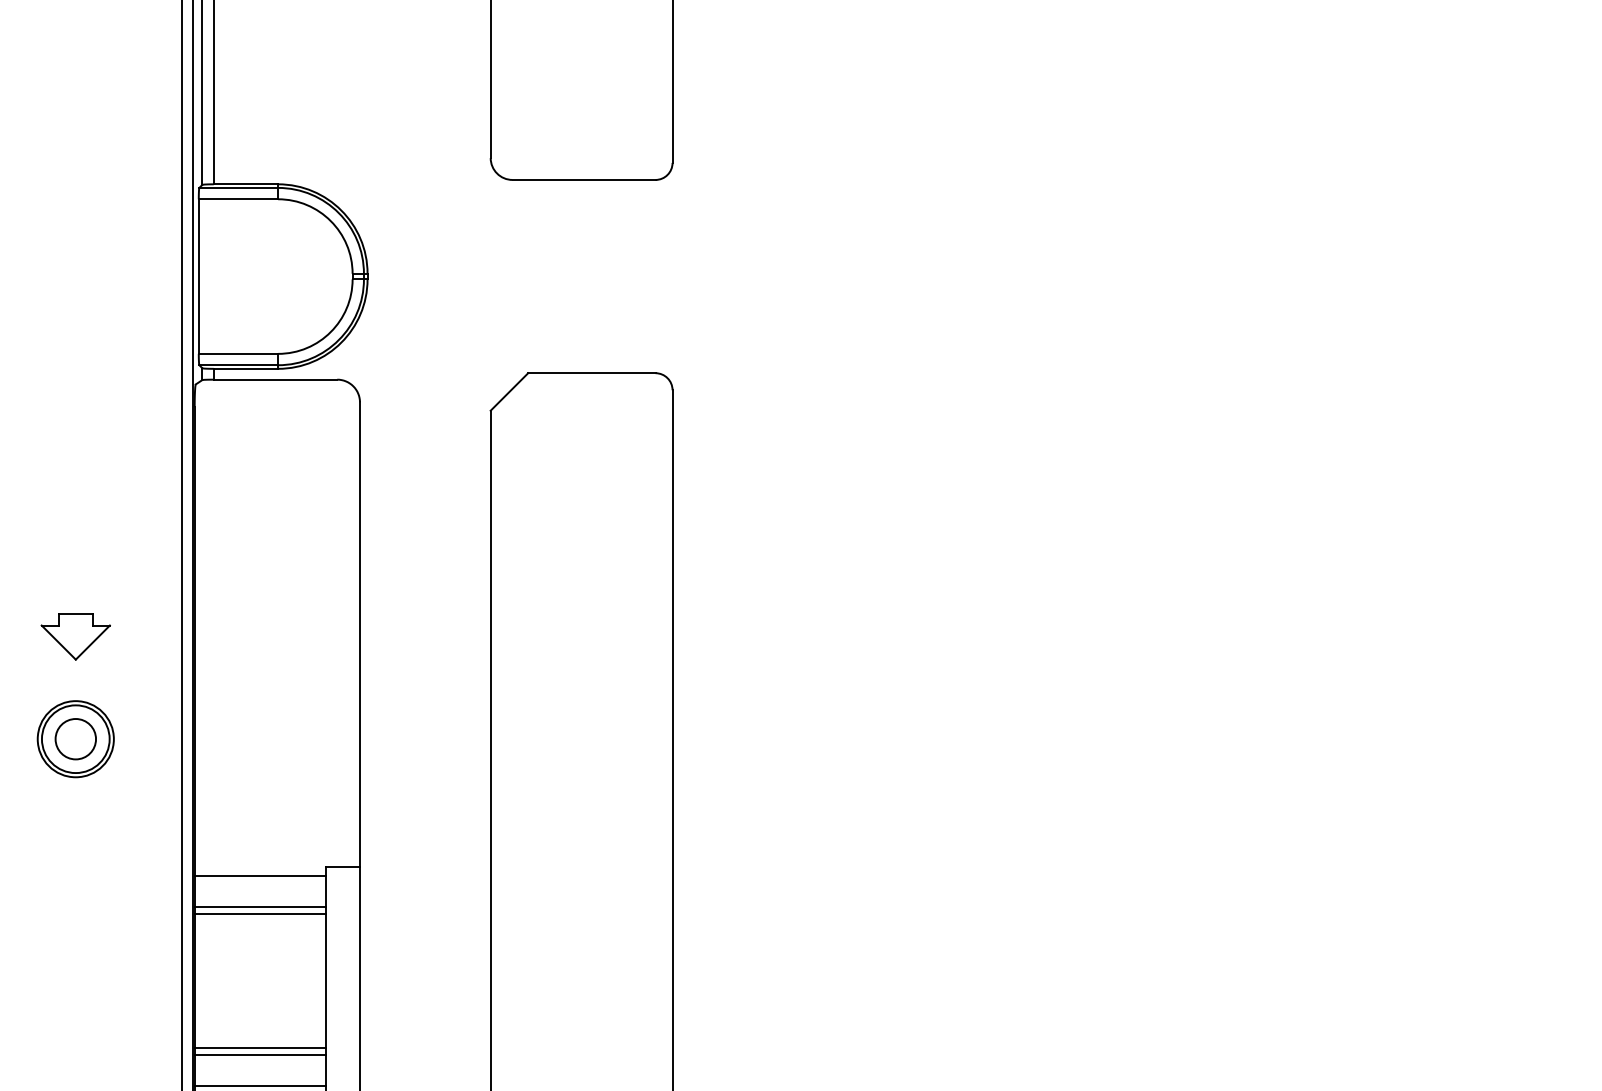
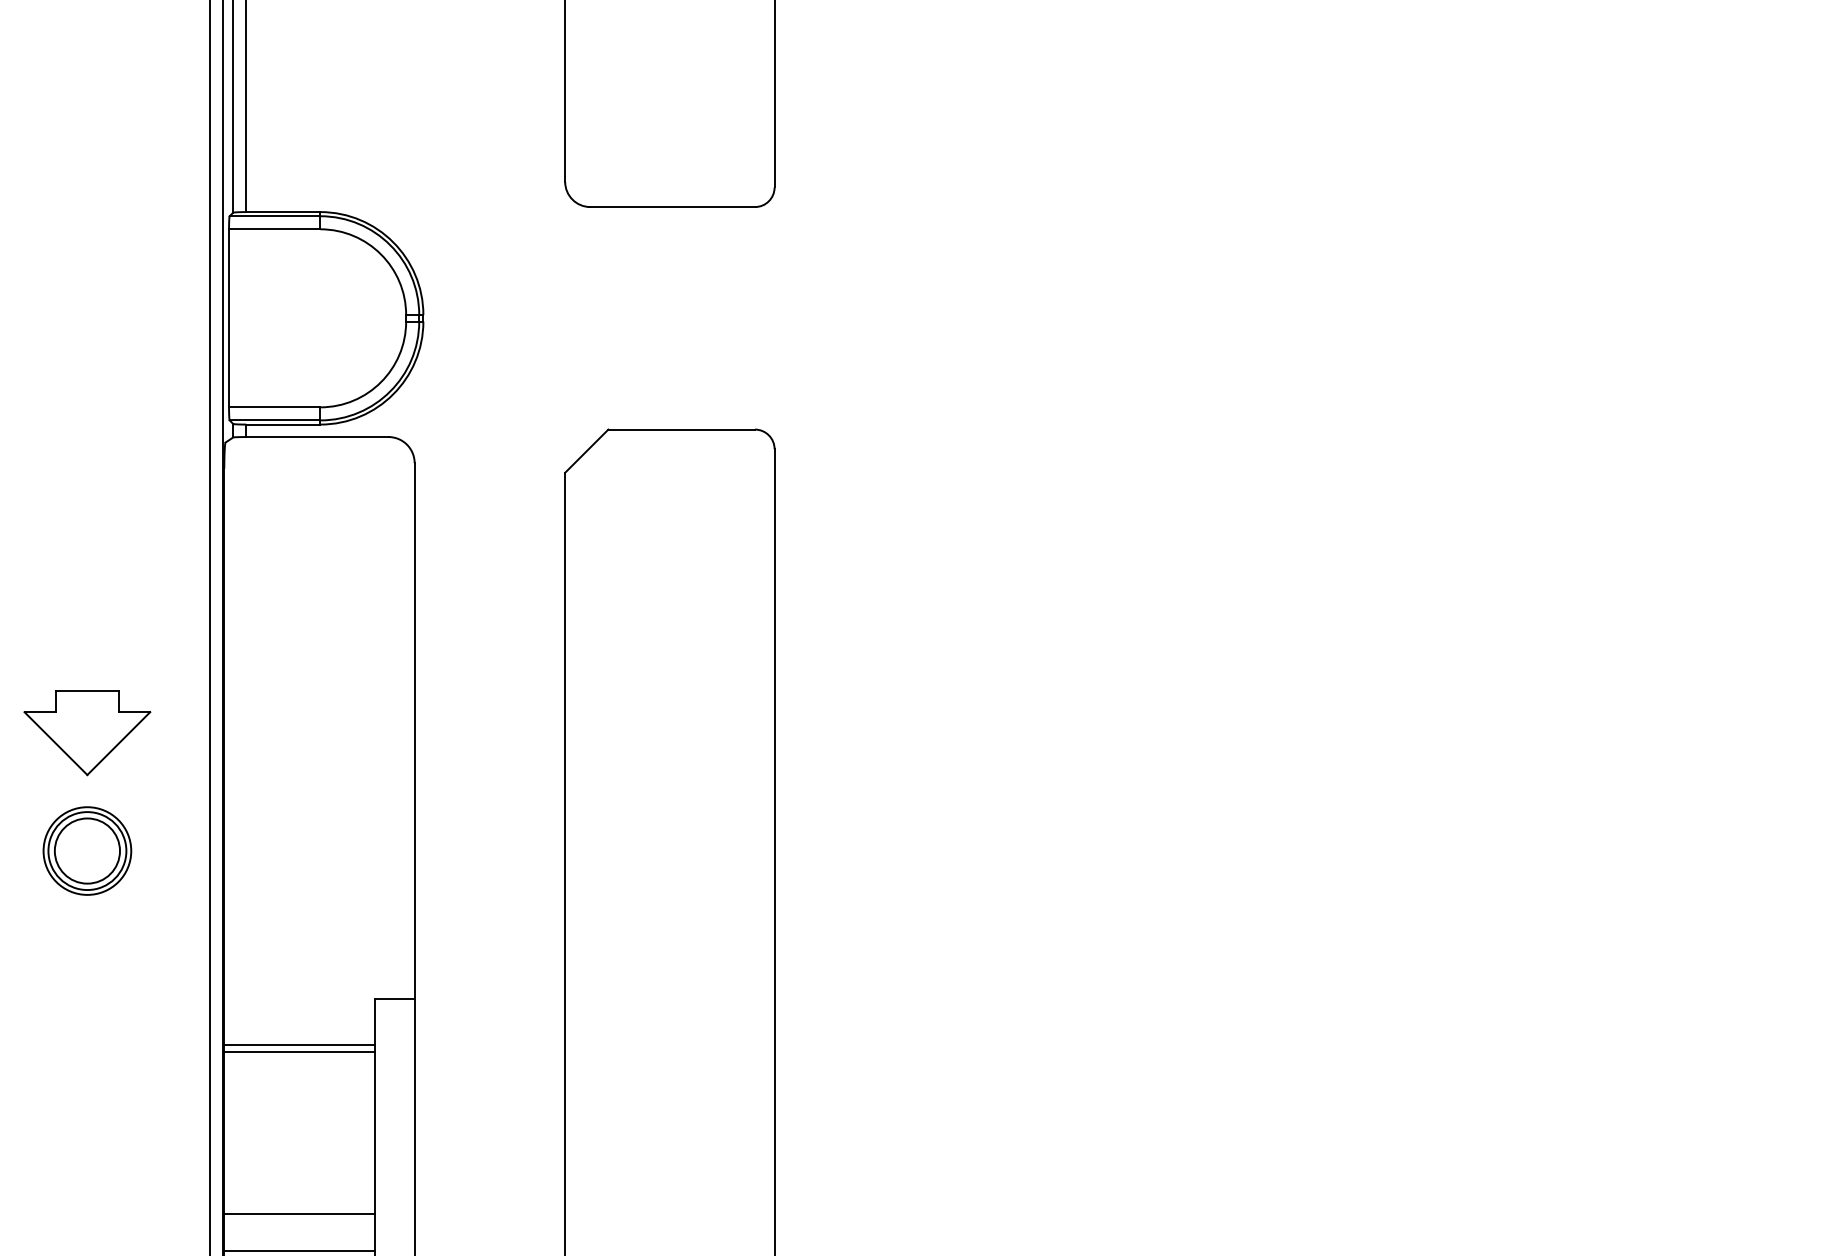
part: (75, 637) -> (87, 733), size x1.6
circle: (75, 738) -> (87, 850), size x1.4
line: (259, 875) -> (299, 1008), removed
line: (259, 1048) -> (299, 1207), removed

